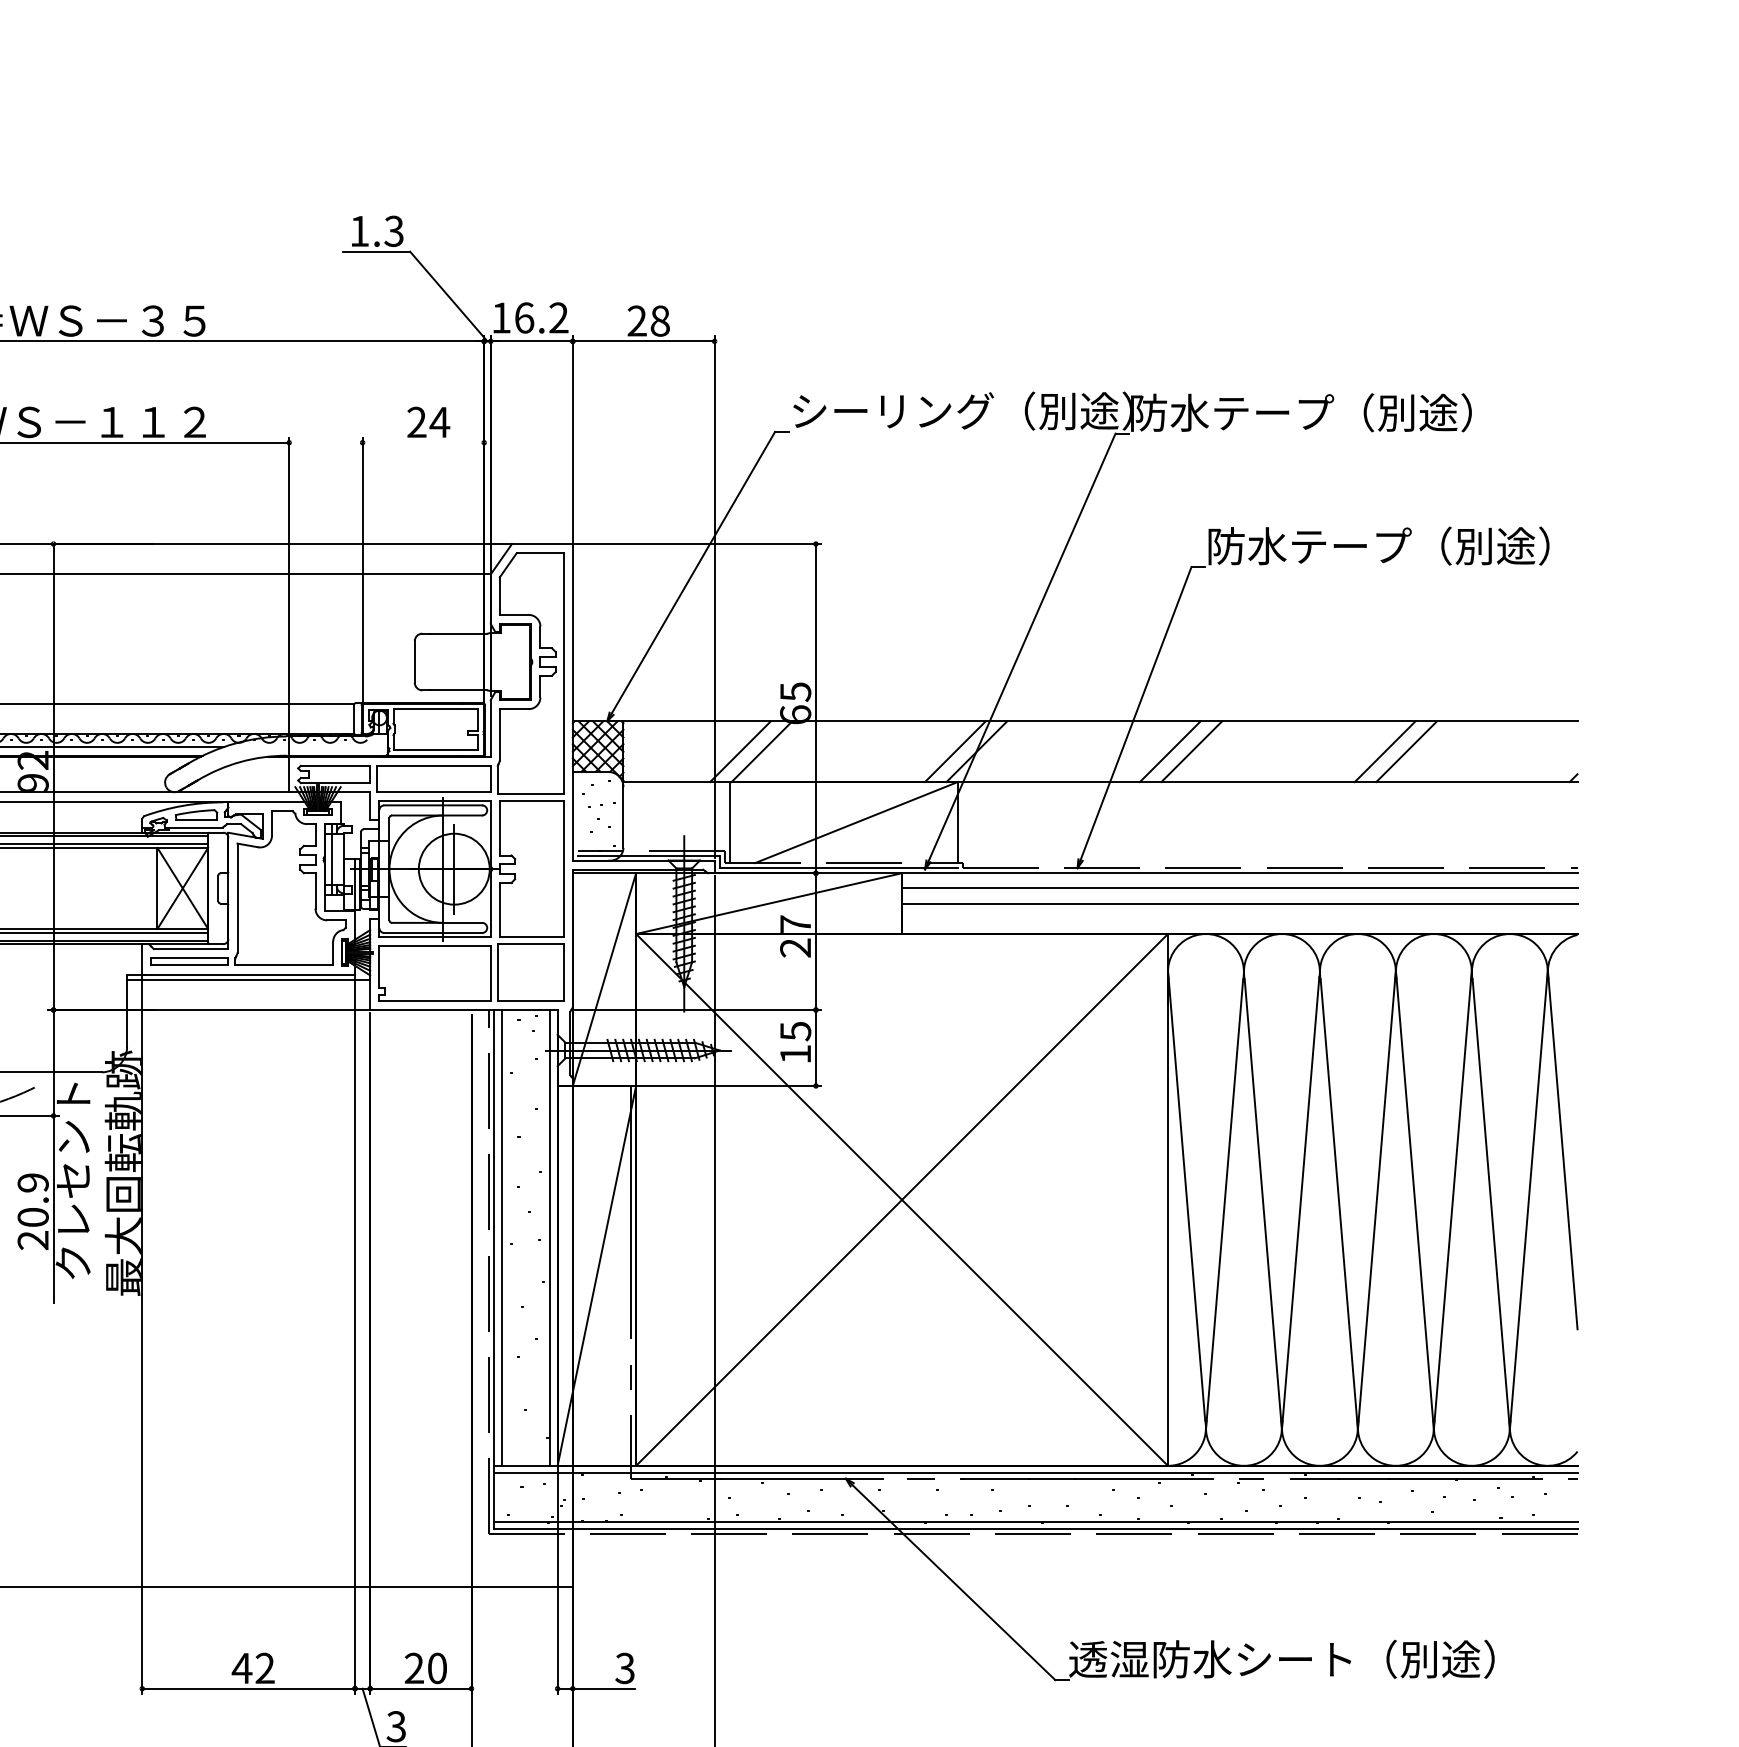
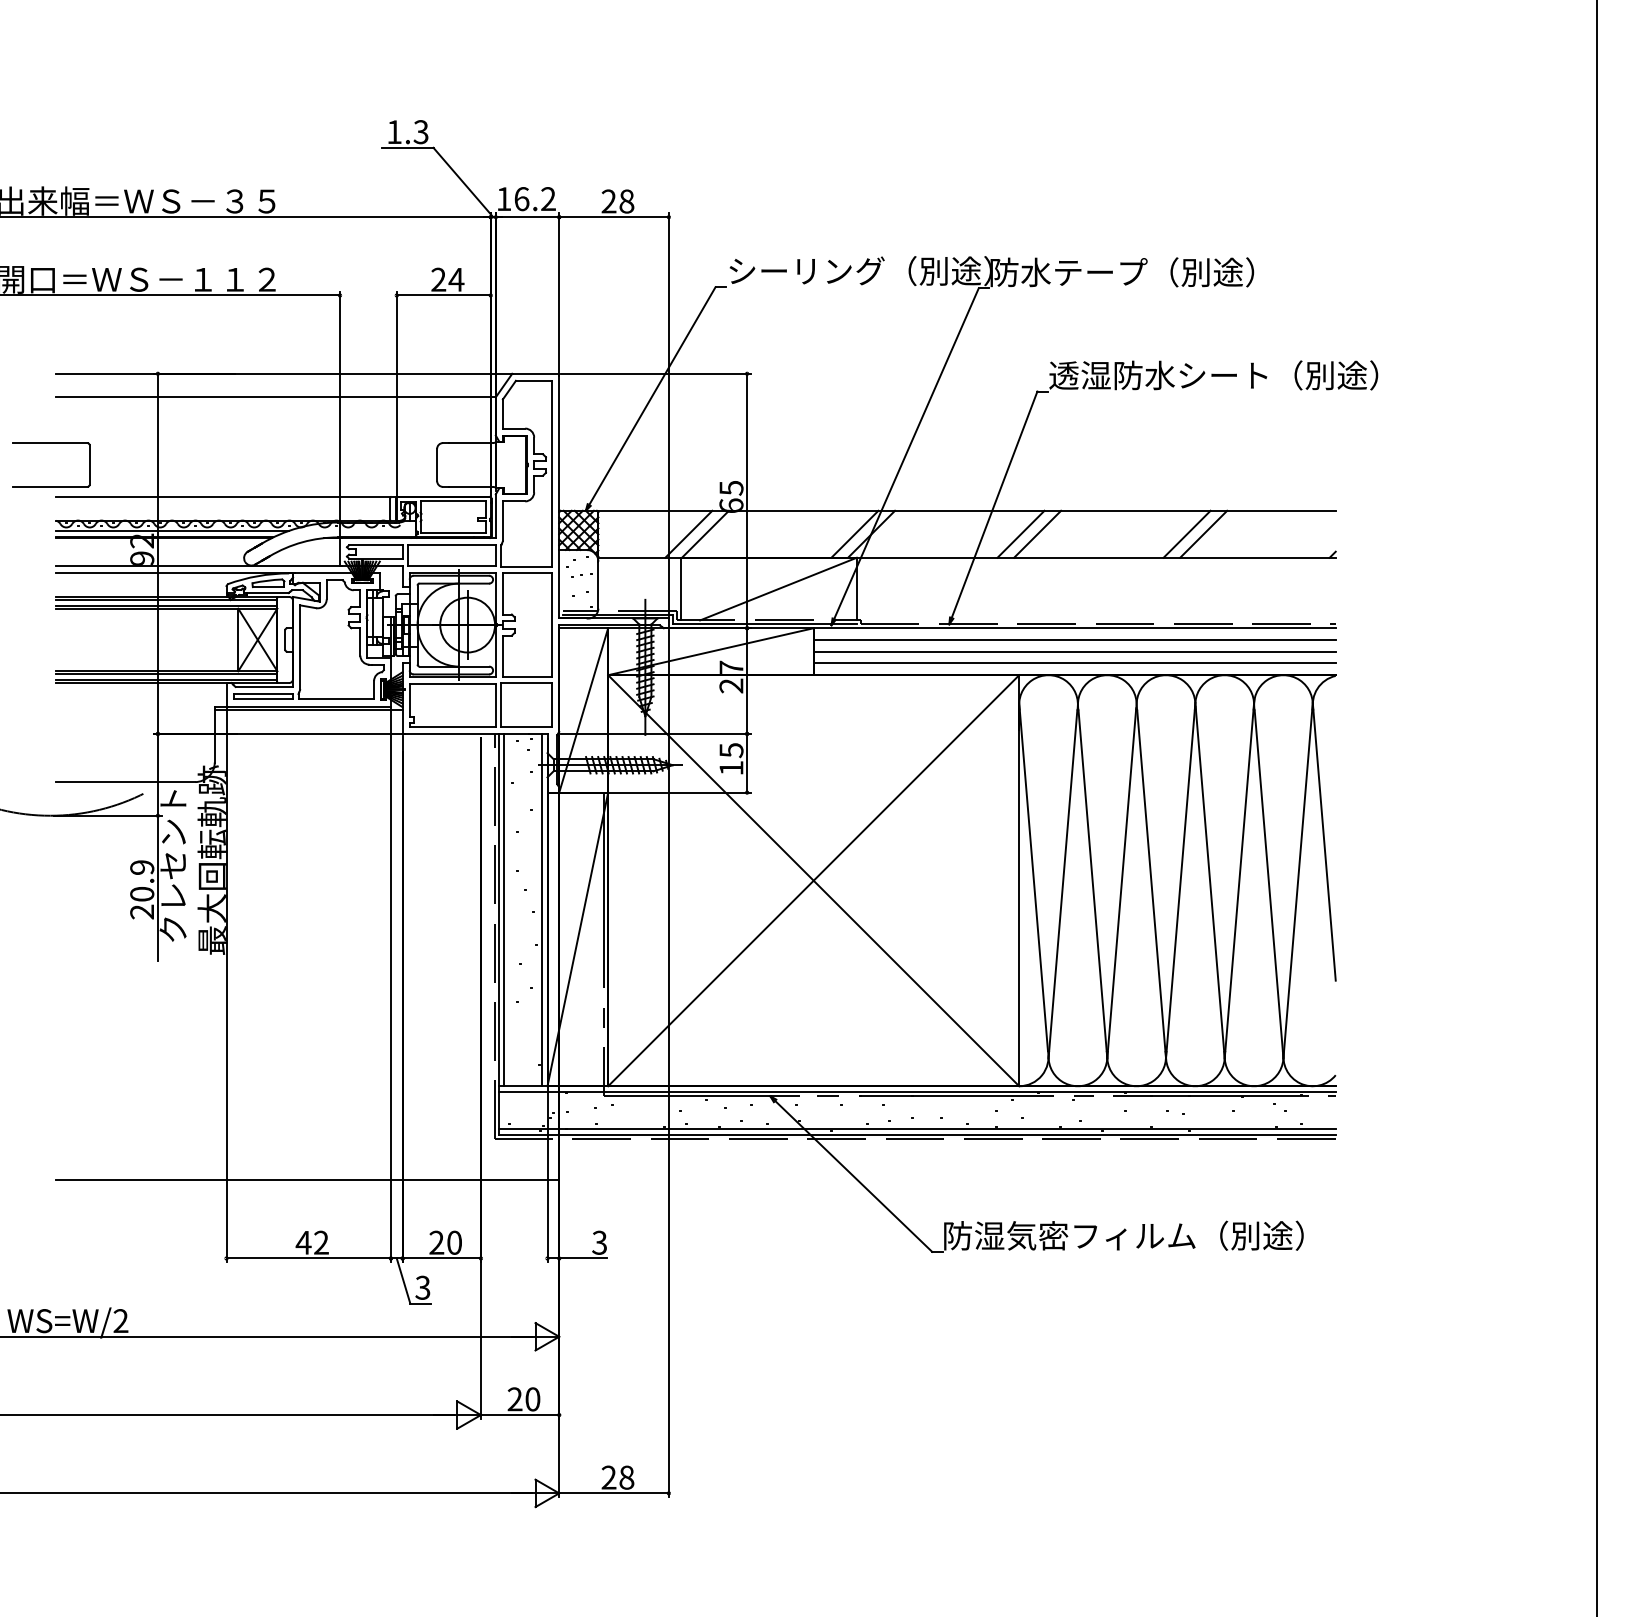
line: (423, 442) -> (443, 295), added
text: (1419, 546) -> (1213, 375), 防水テープ（別途） -> 透湿防水シート（別途）
line: (1239, 918) -> (1074, 663), added
text: (1302, 1658) -> (1123, 1235), 透湿防水シート（別途） -> 防湿気密フィルム（別途）

